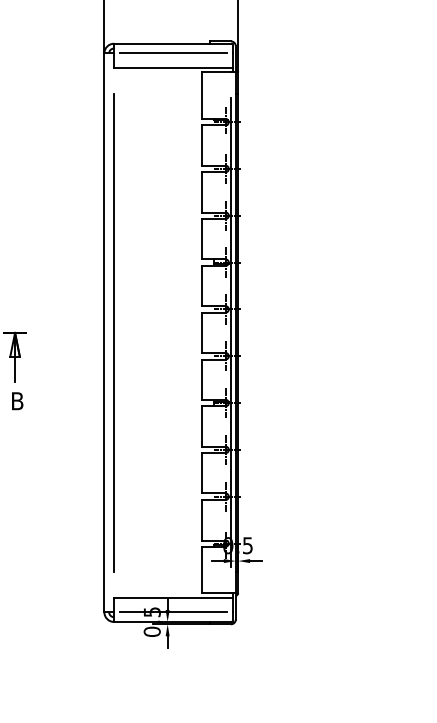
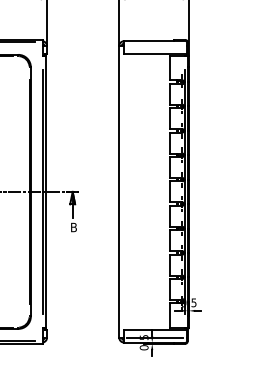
line: (173, 53) -> (155, 46), removed
line: (114, 332) -> (124, 191), removed

